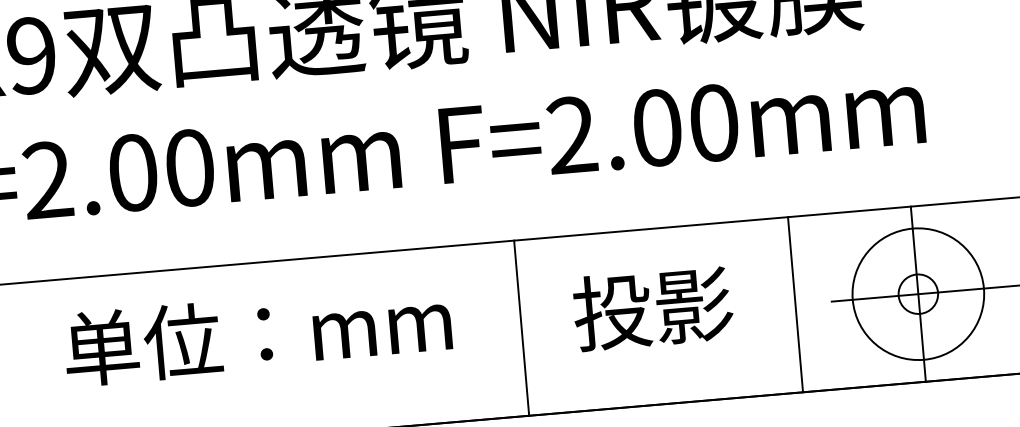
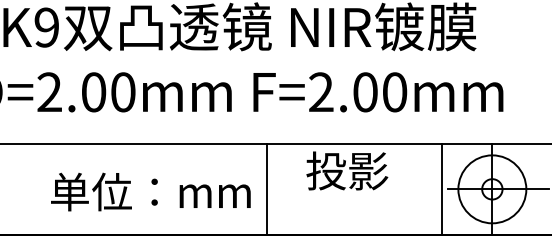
line: (794, 303) -> (441, 188), moved
text: (653, 307) -> (347, 170), moved
line: (520, 326) -> (266, 188), moved
text: (257, 333) -> (150, 191), moved

